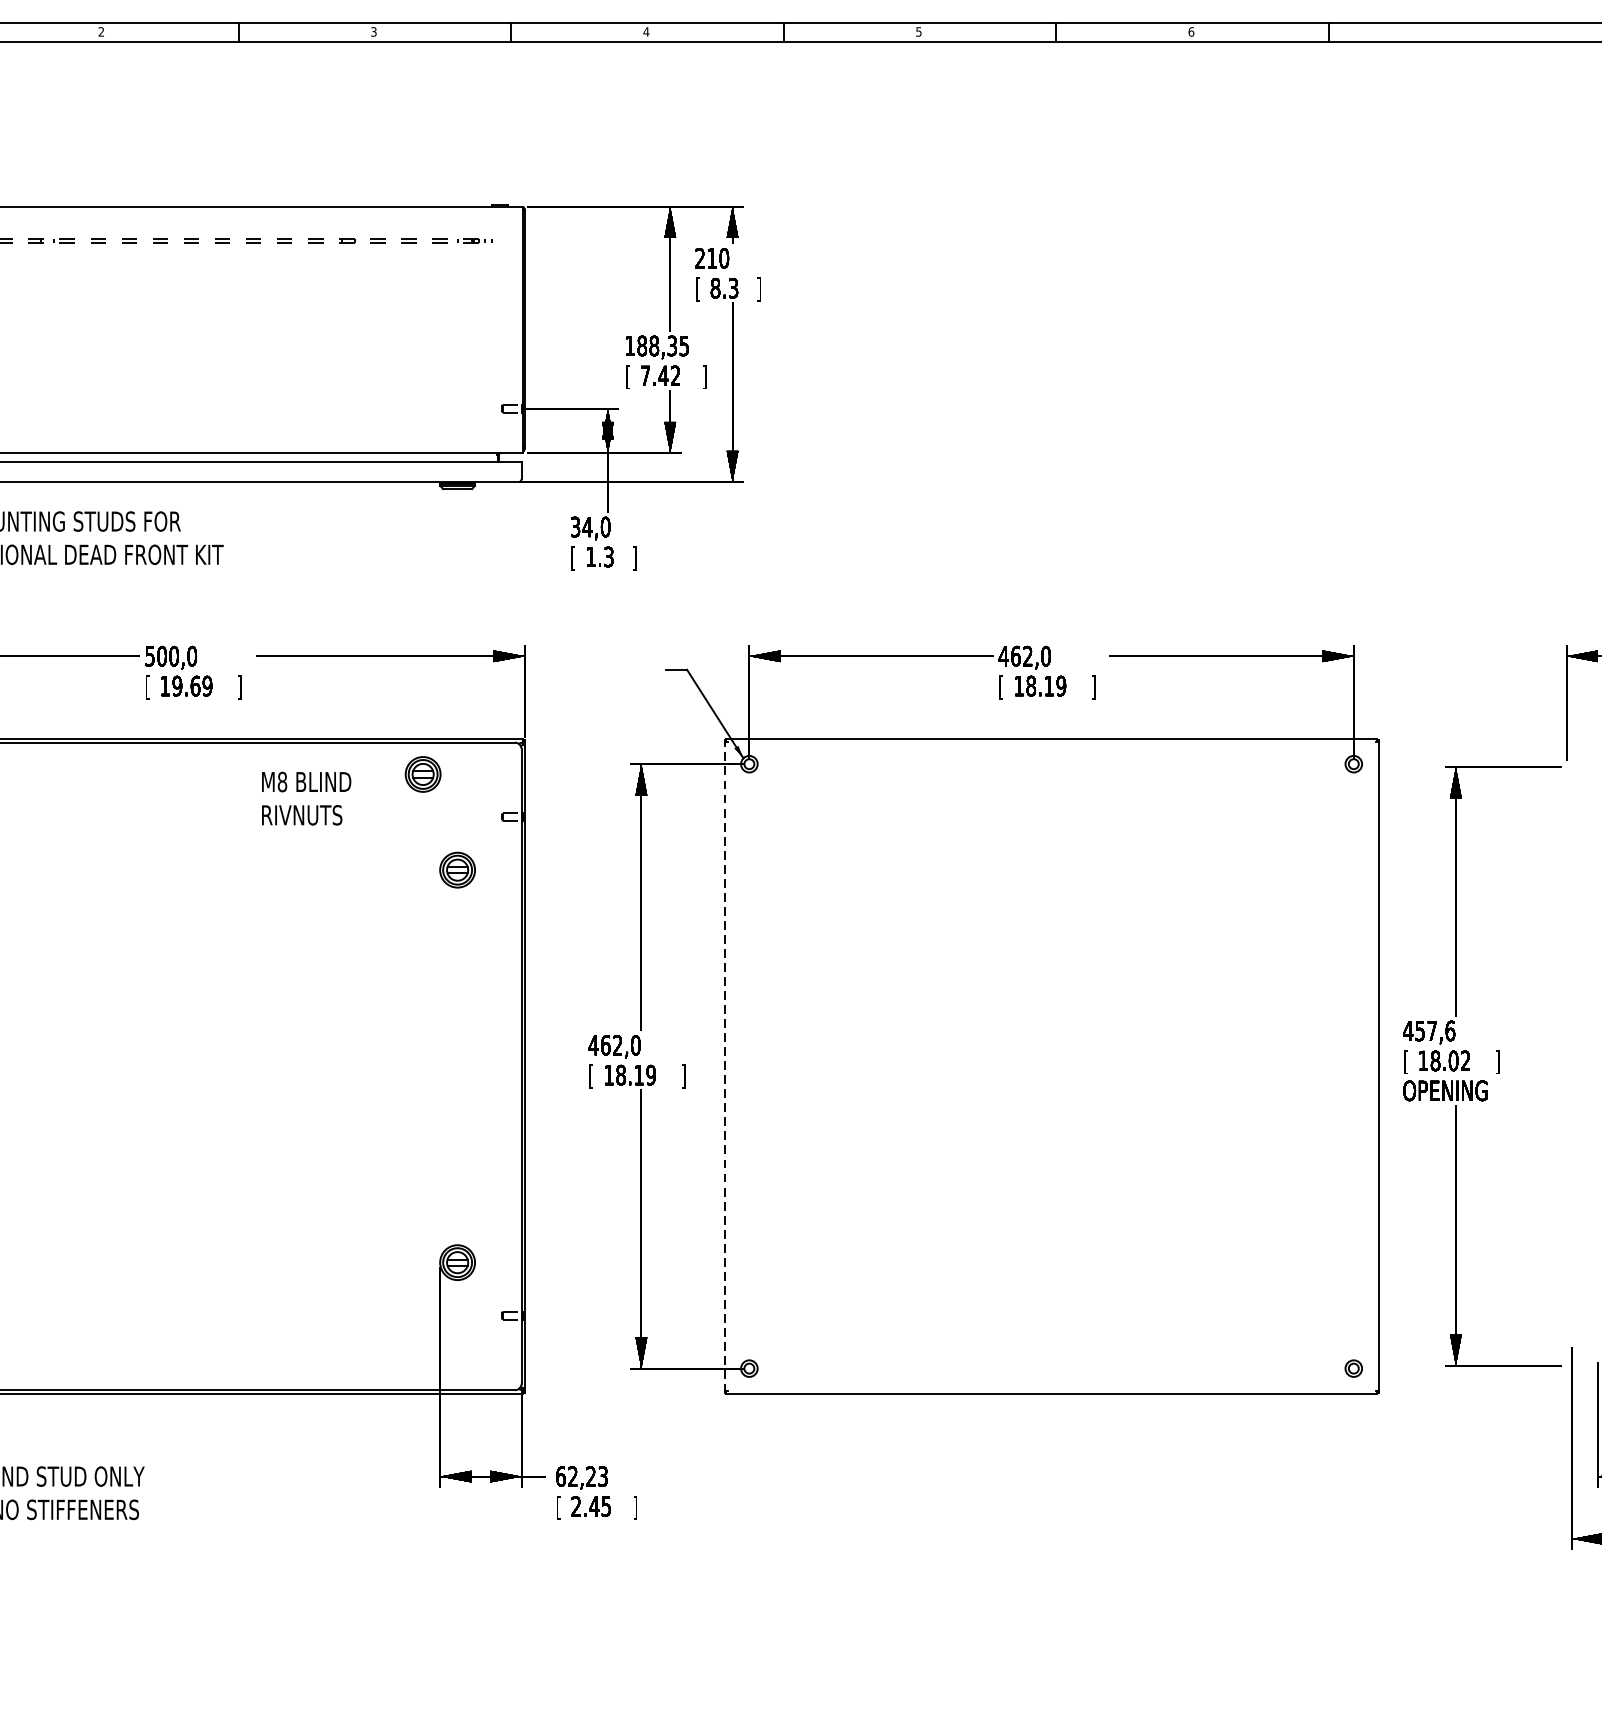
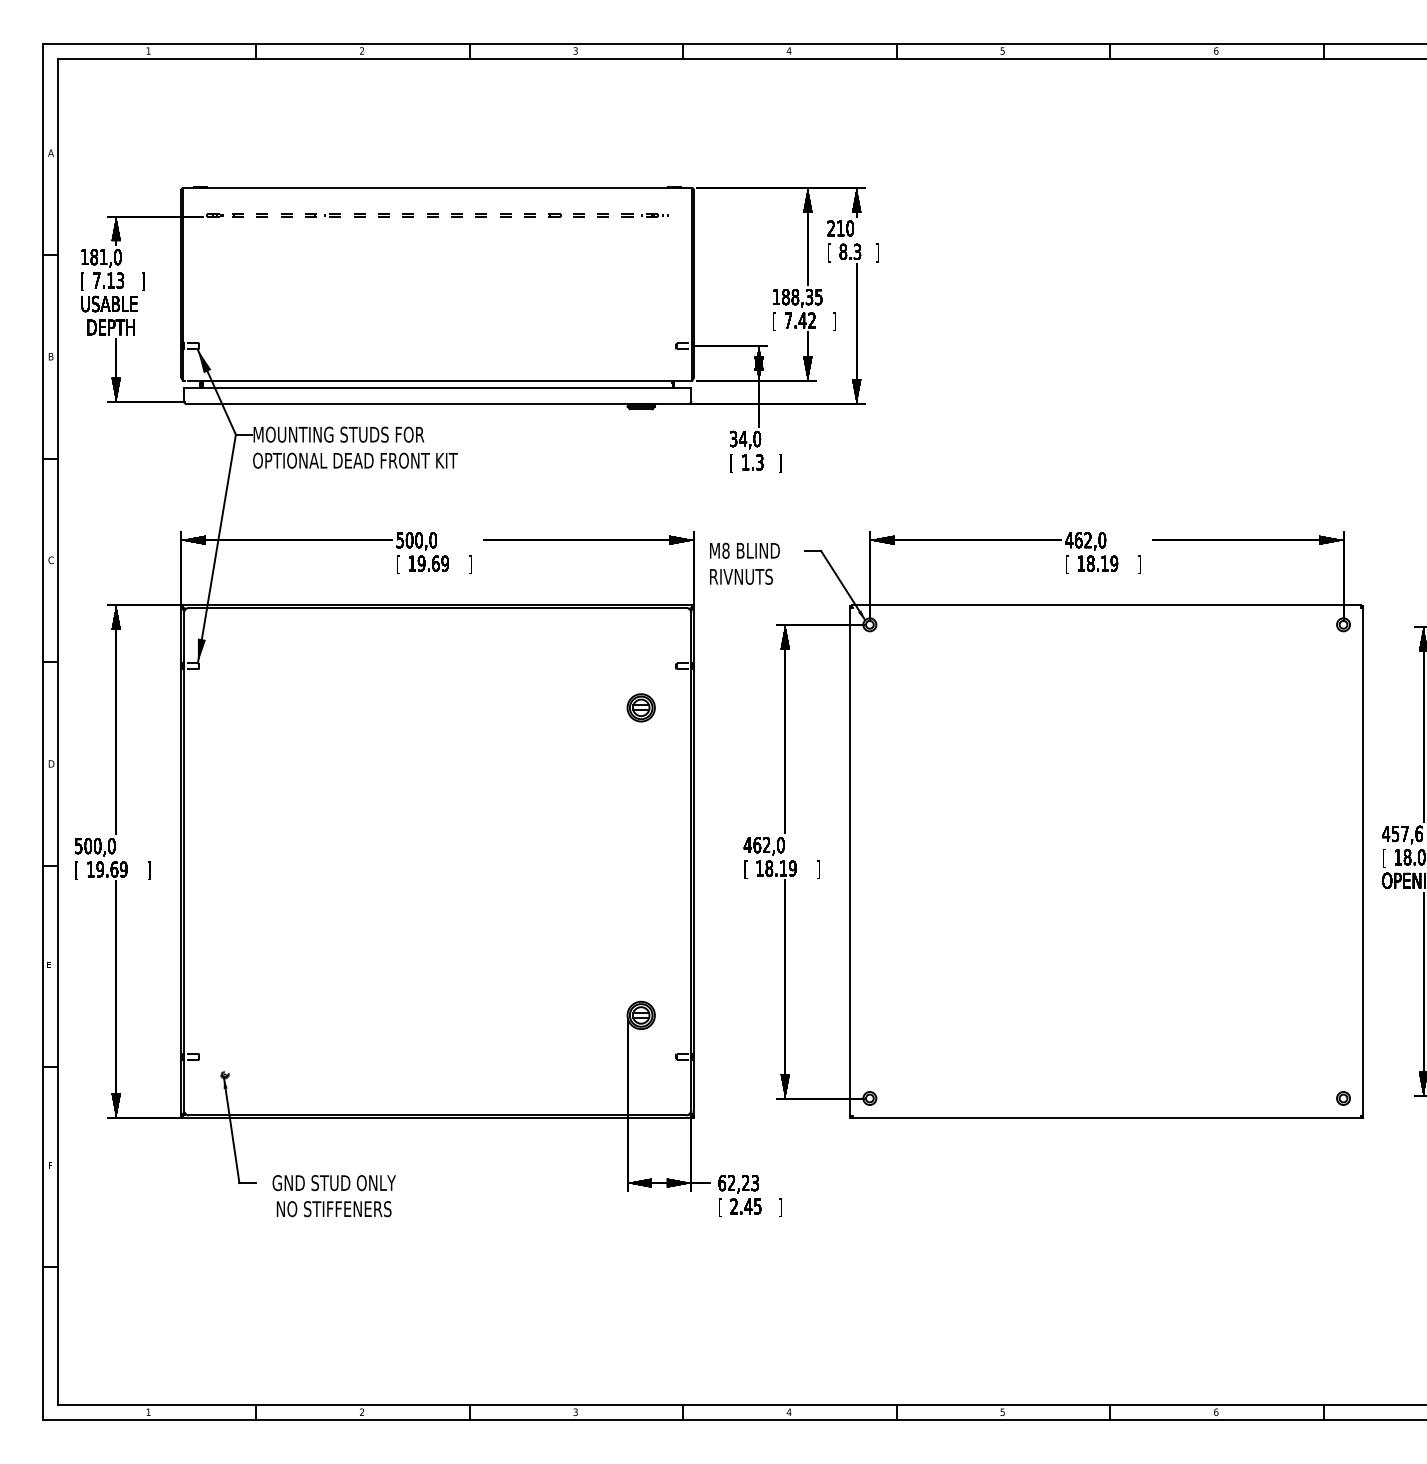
part: (422, 773) -> (613, 632), removed
text: (306, 798) -> (744, 563), moved
line: (724, 1066) -> (850, 861), dashed -> solid

